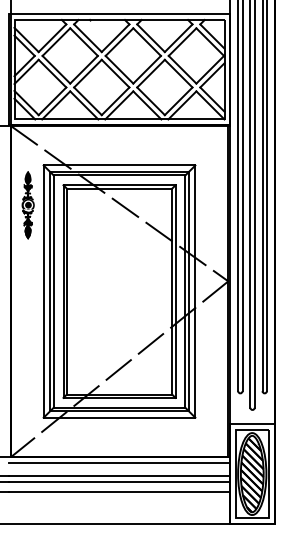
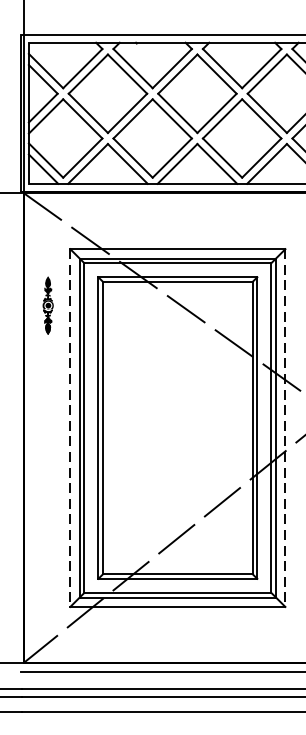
part: (27, 205) -> (47, 305), size x0.6
line: (43, 292) -> (70, 429), solid -> dashed
line: (195, 292) -> (285, 429), solid -> dashed

